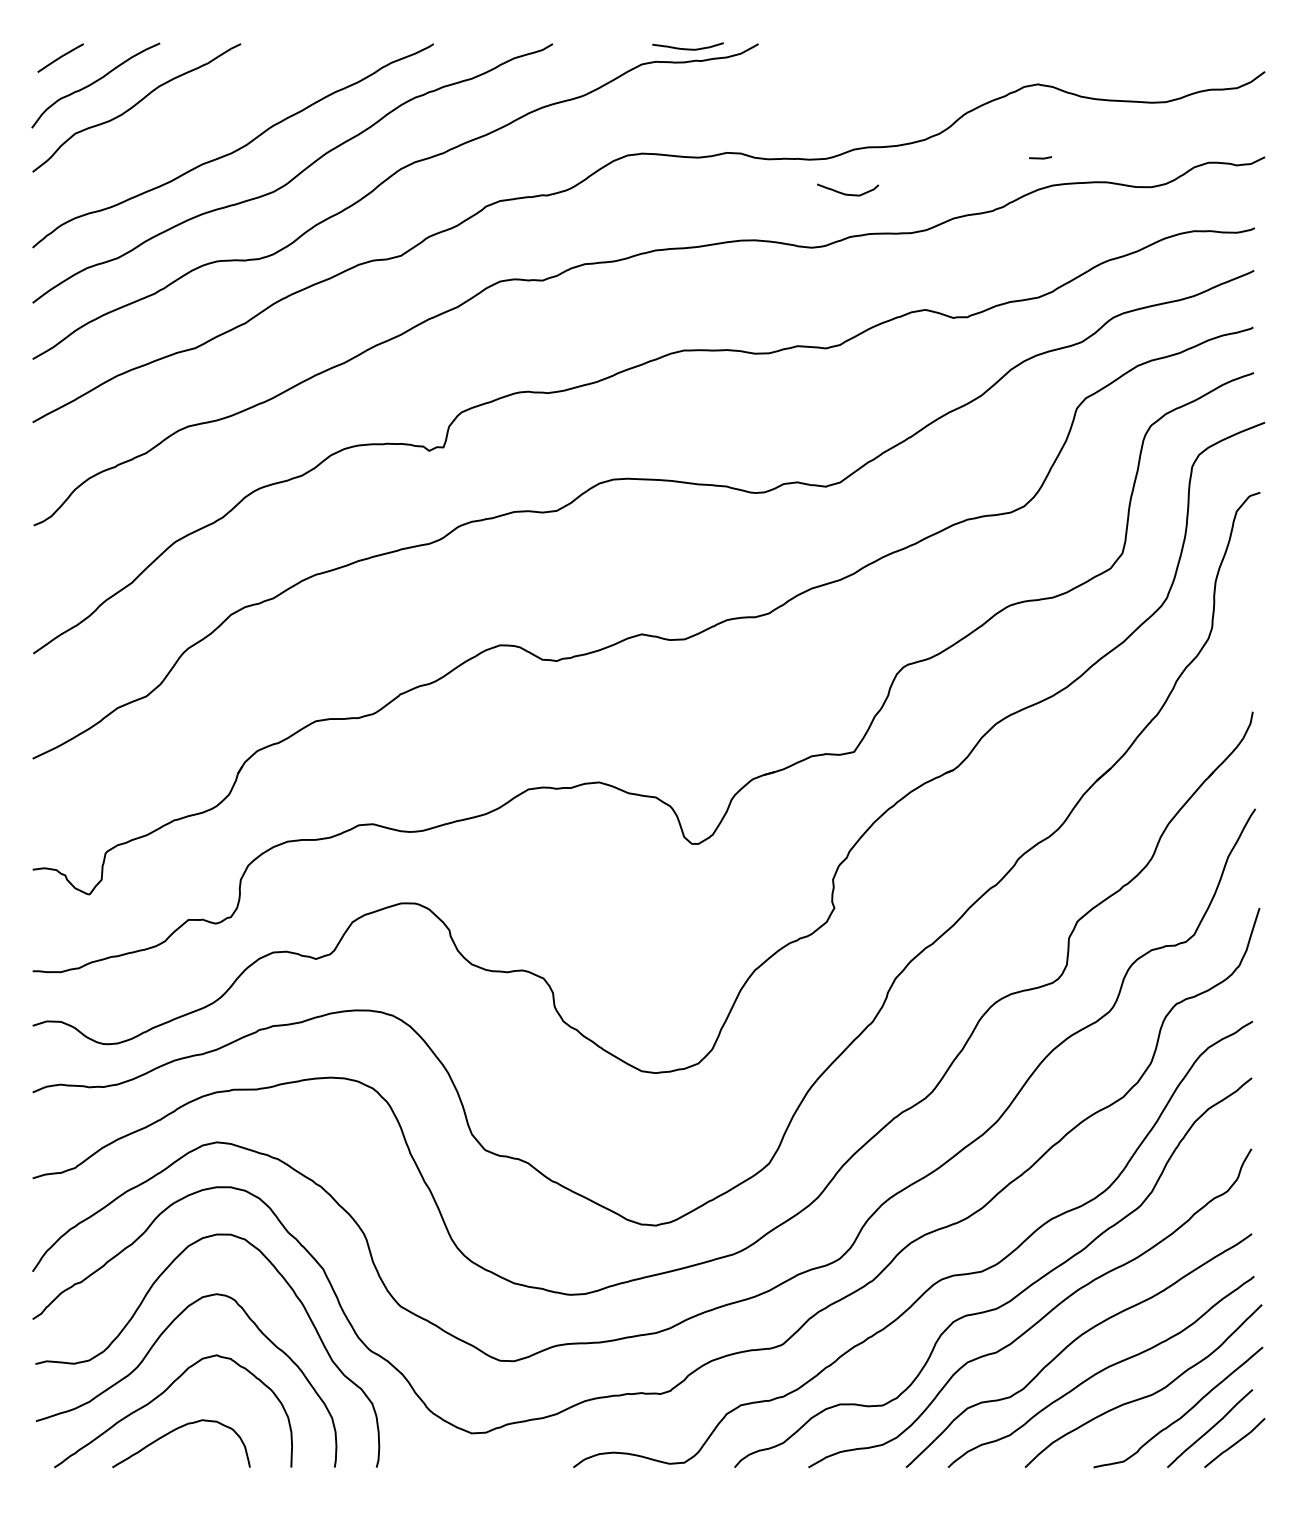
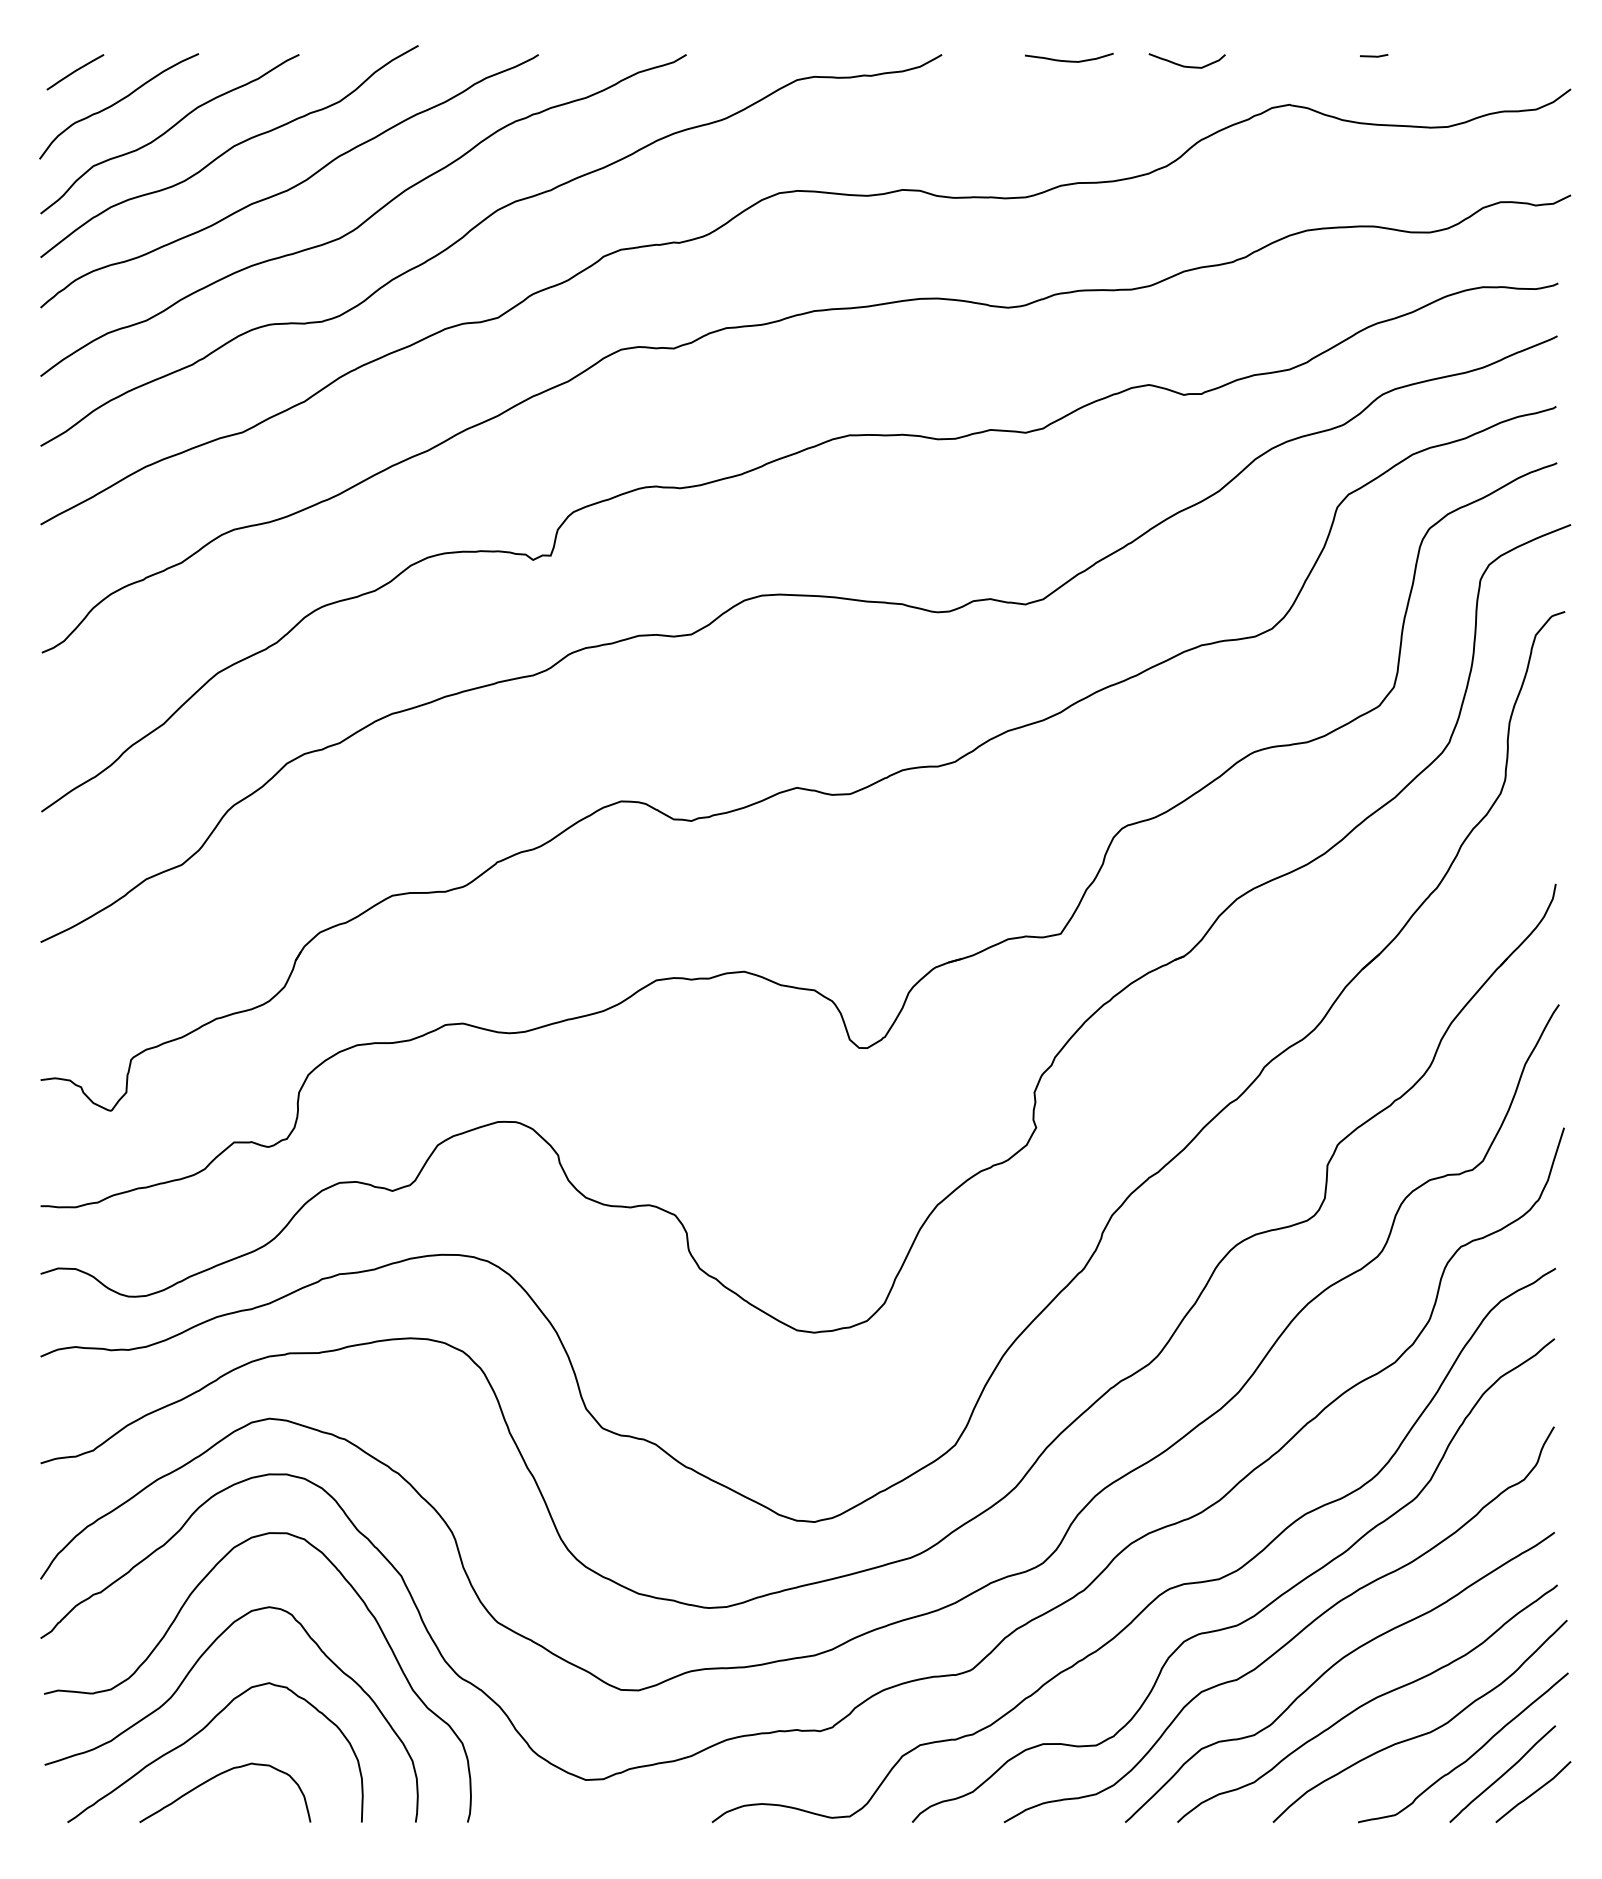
curve: (687, 48) -> (1068, 60), moved
curve: (184, 121) -> (229, 150), added
line: (1040, 157) -> (1374, 55), moved
curve: (847, 193) -> (1186, 65), moved

